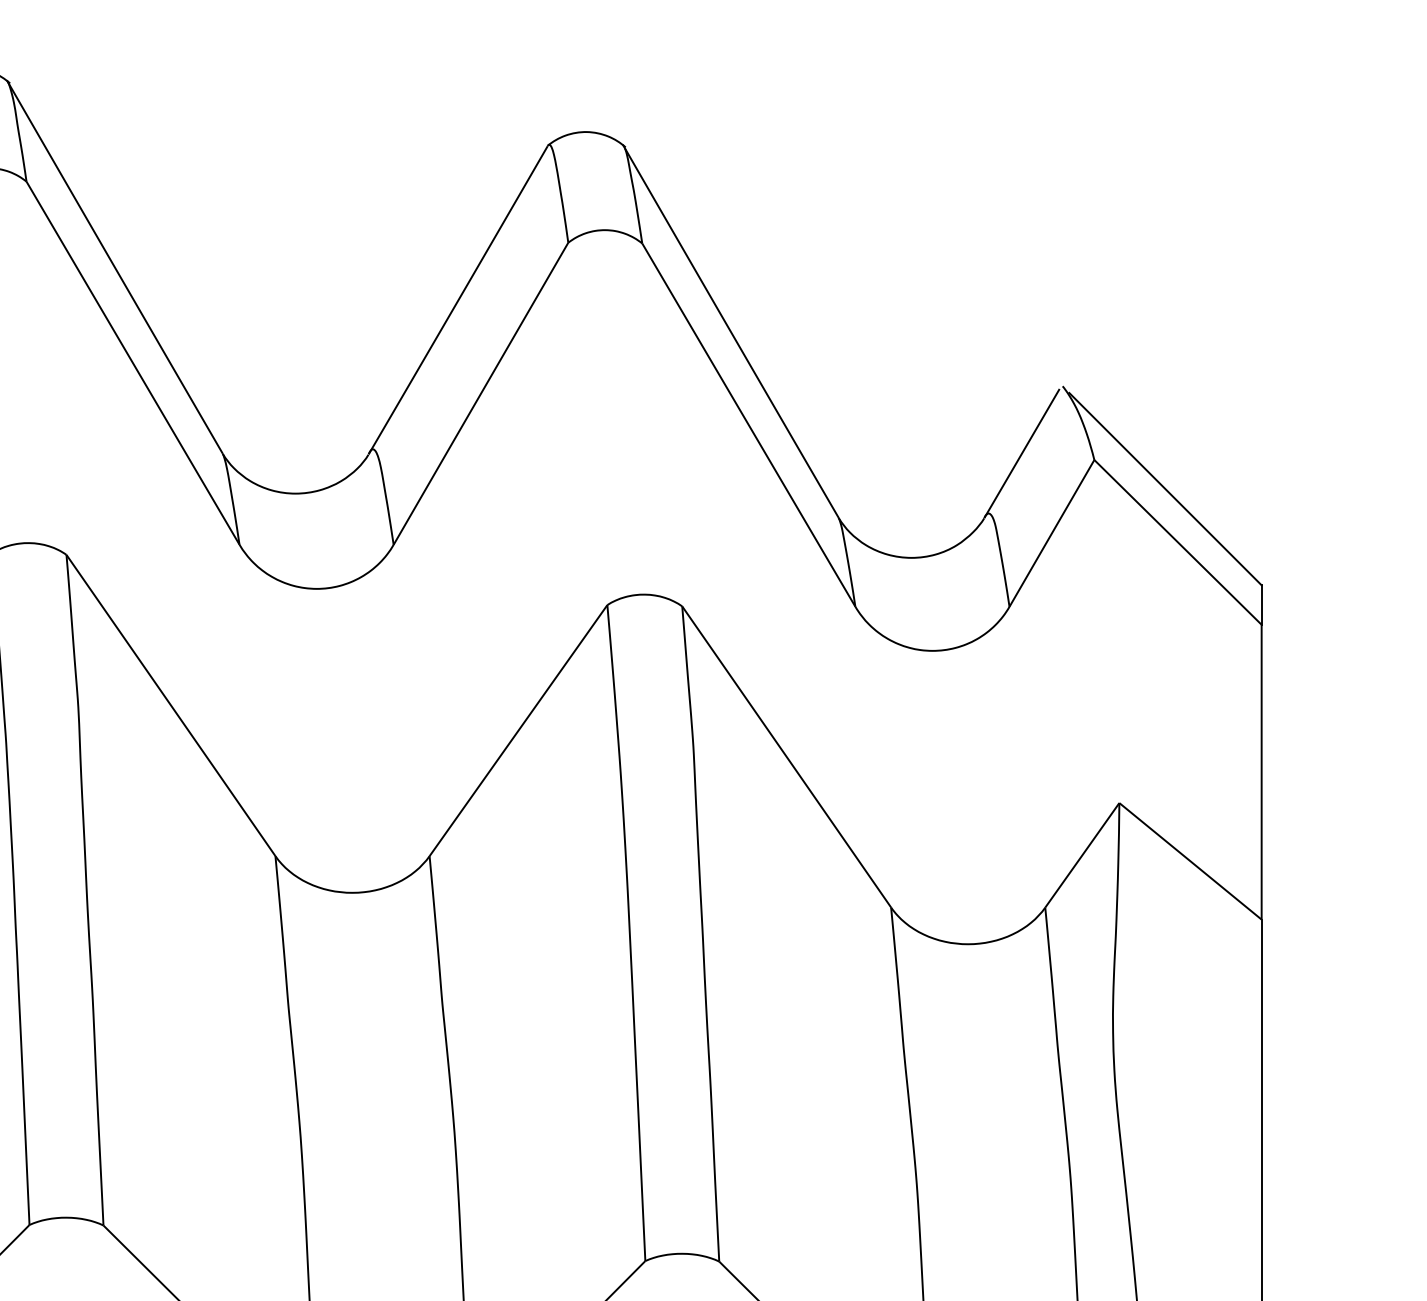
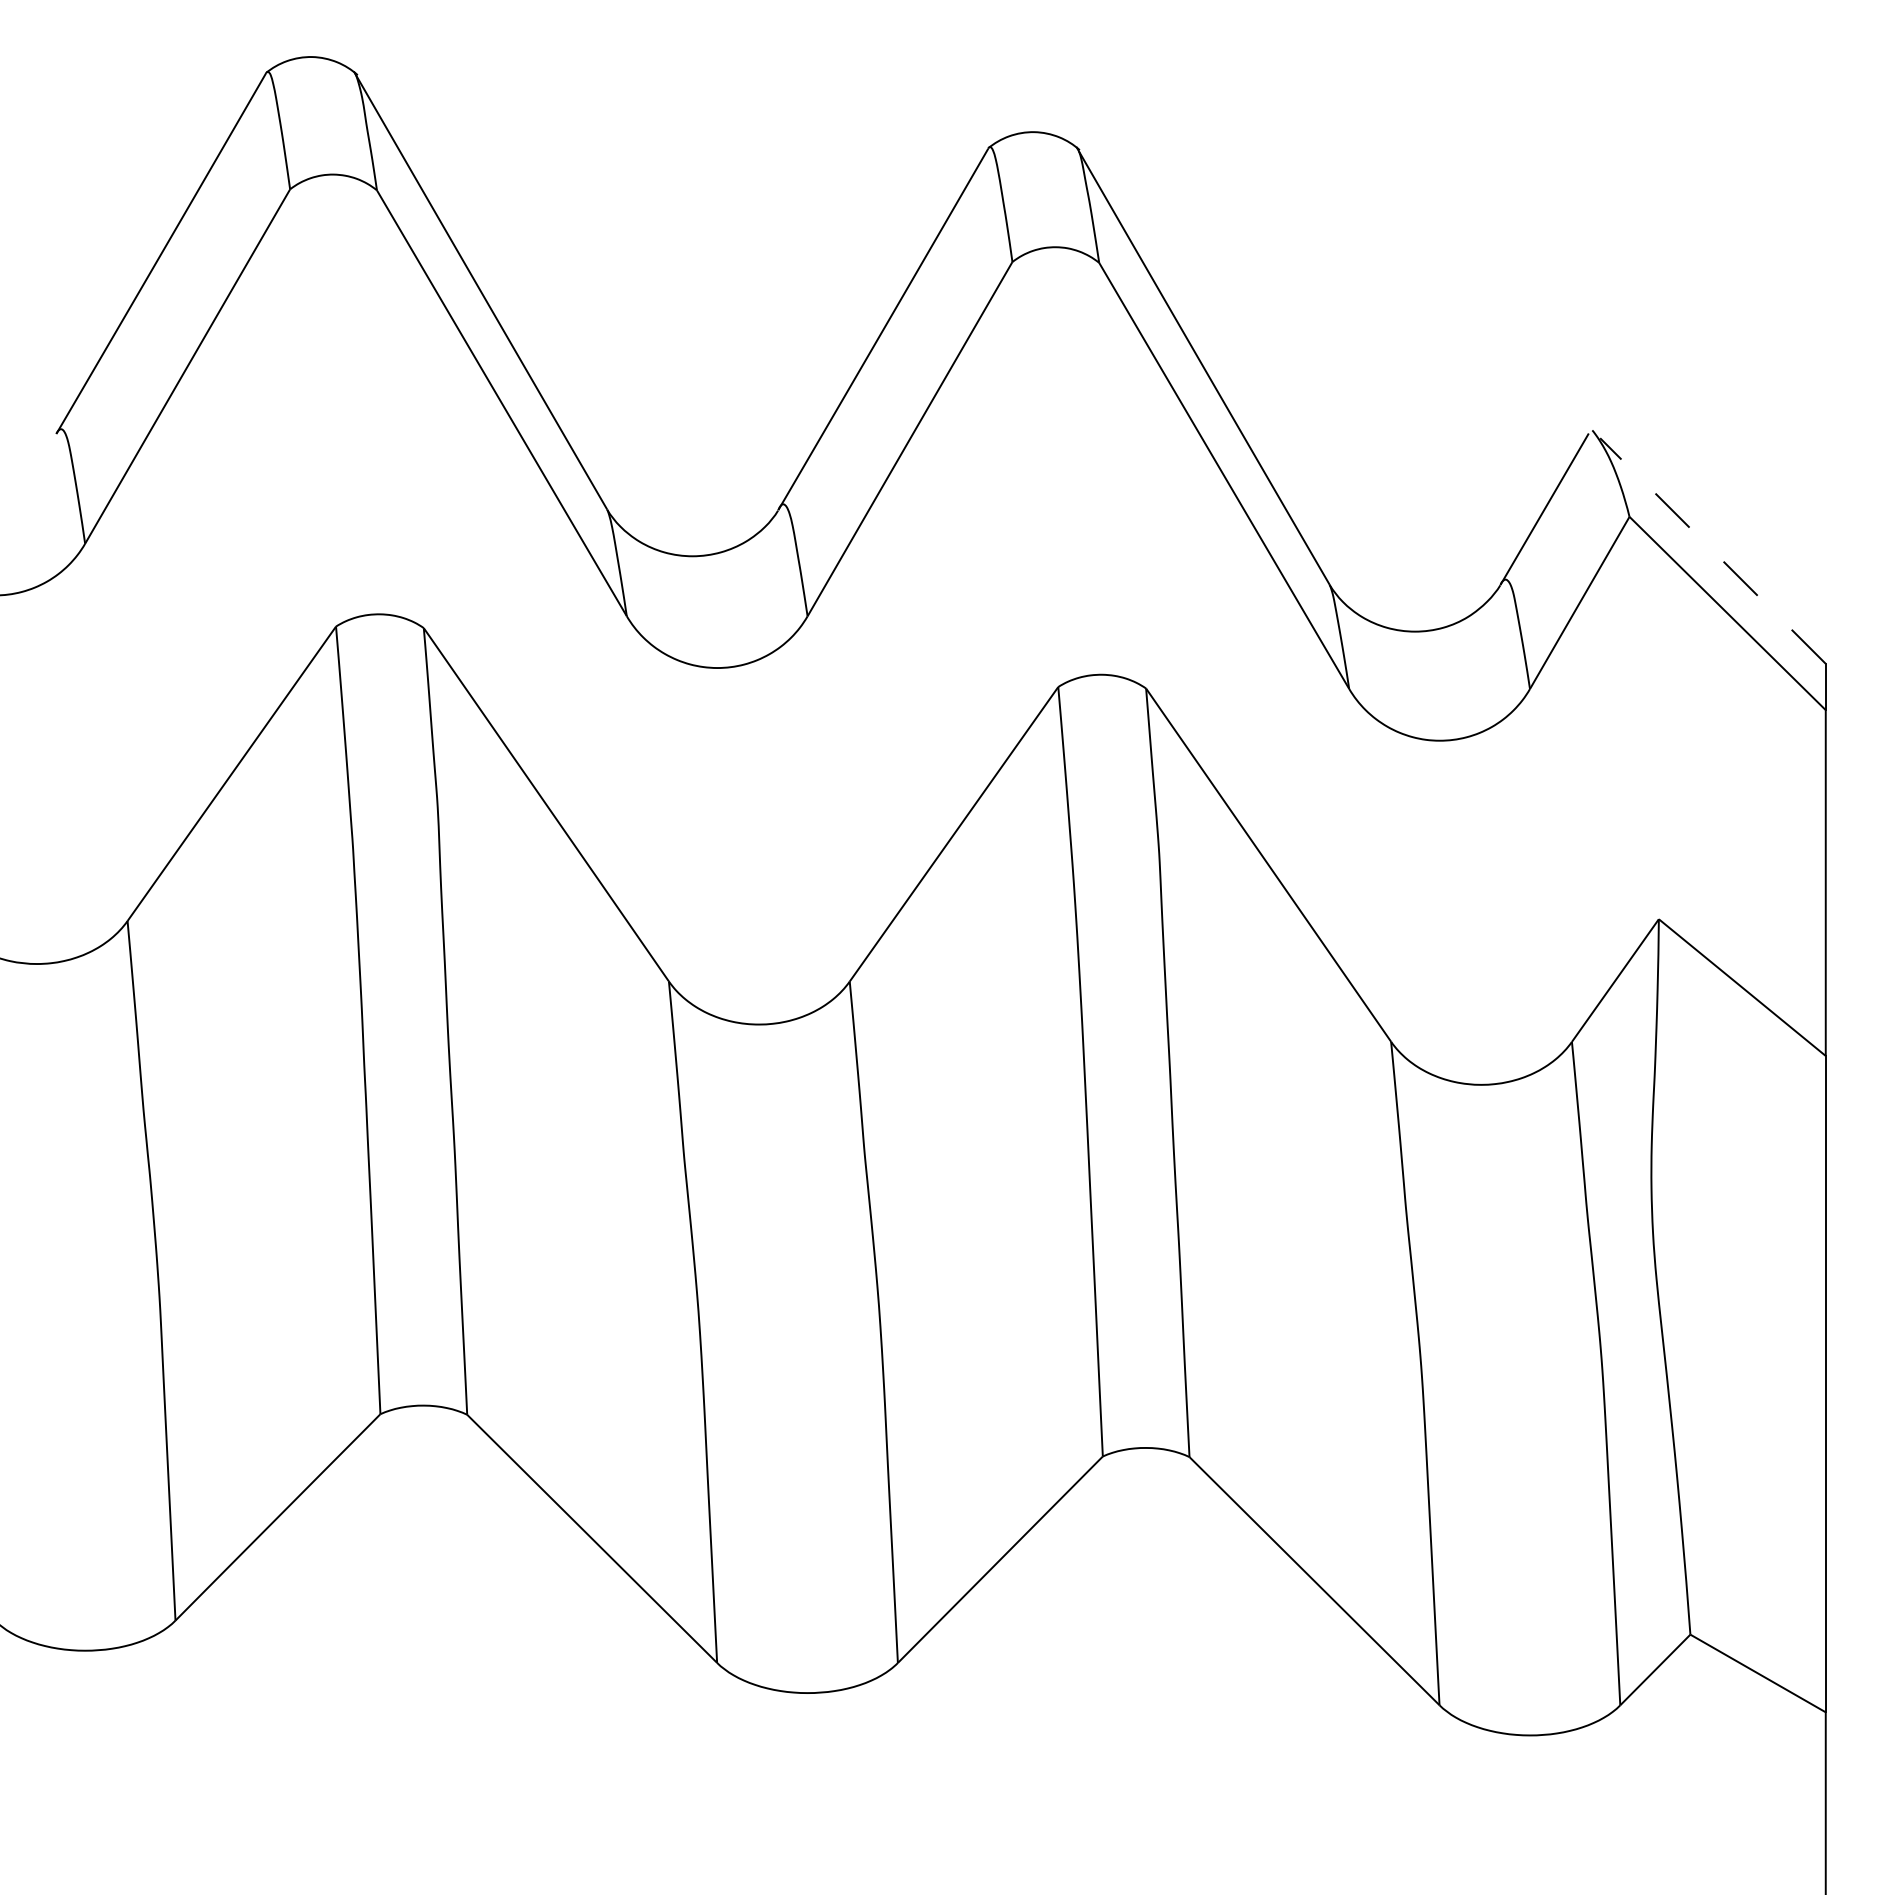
line: (1165, 489) -> (1712, 551), solid -> dashed

